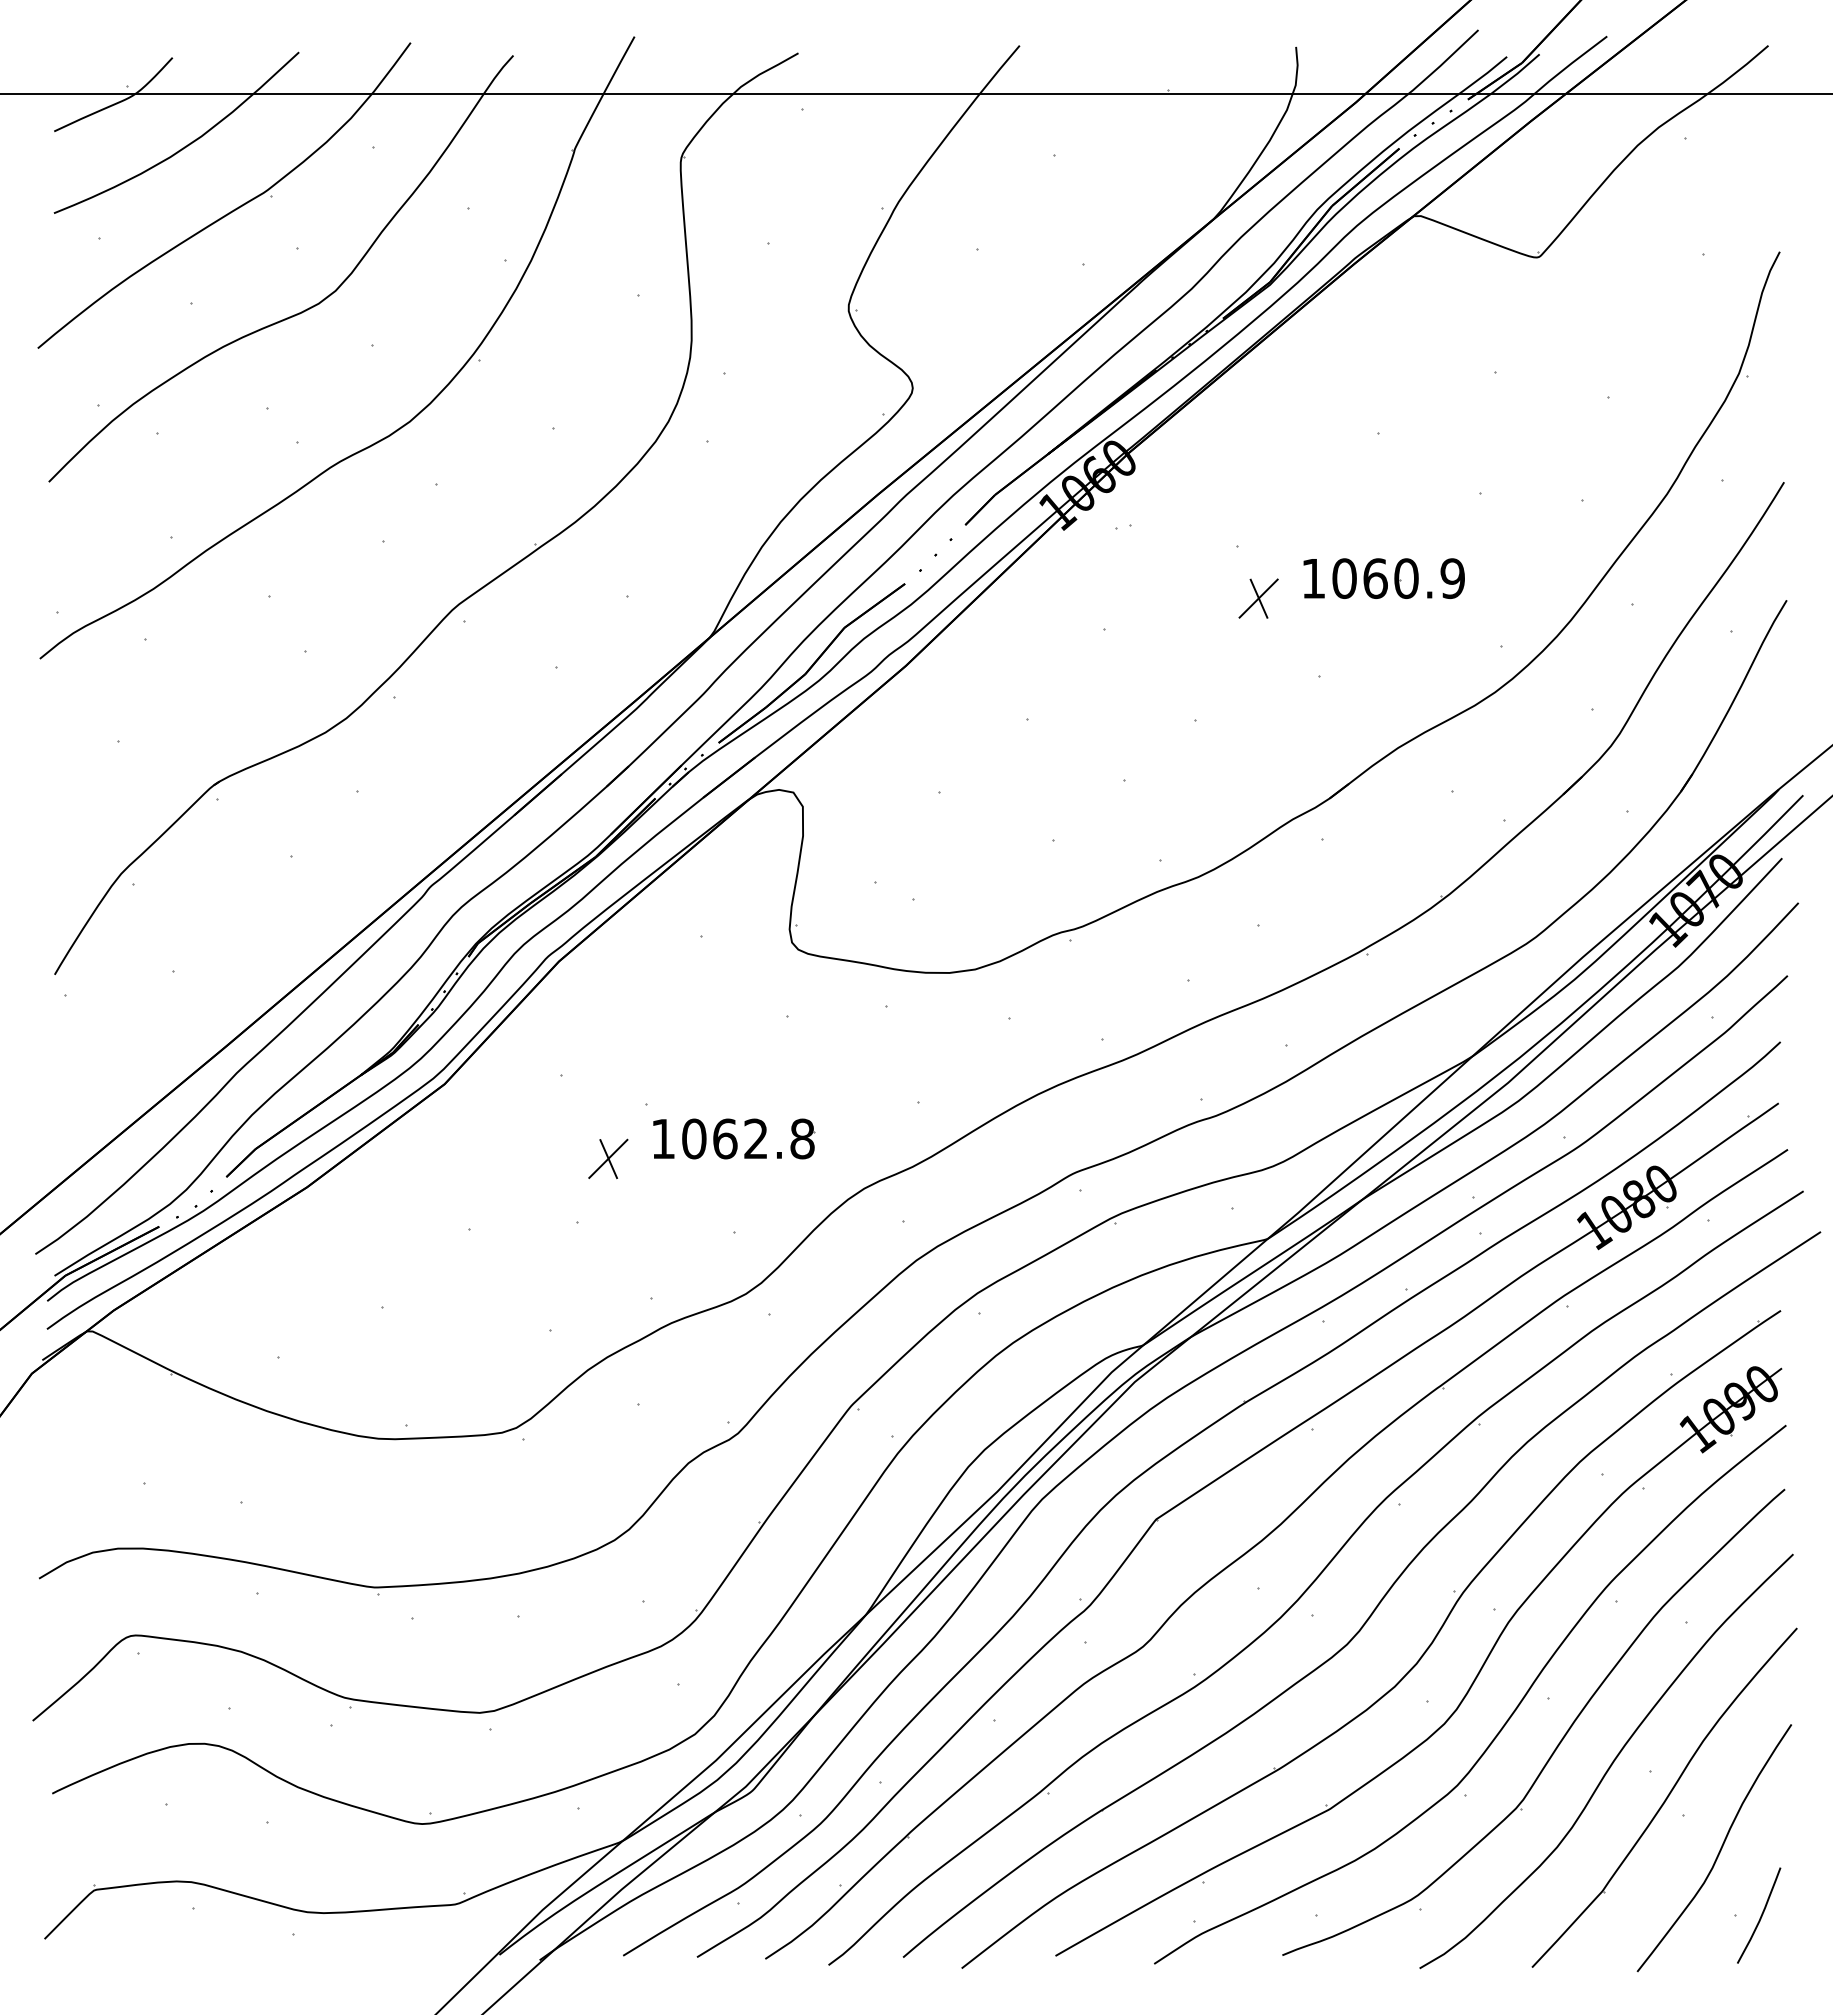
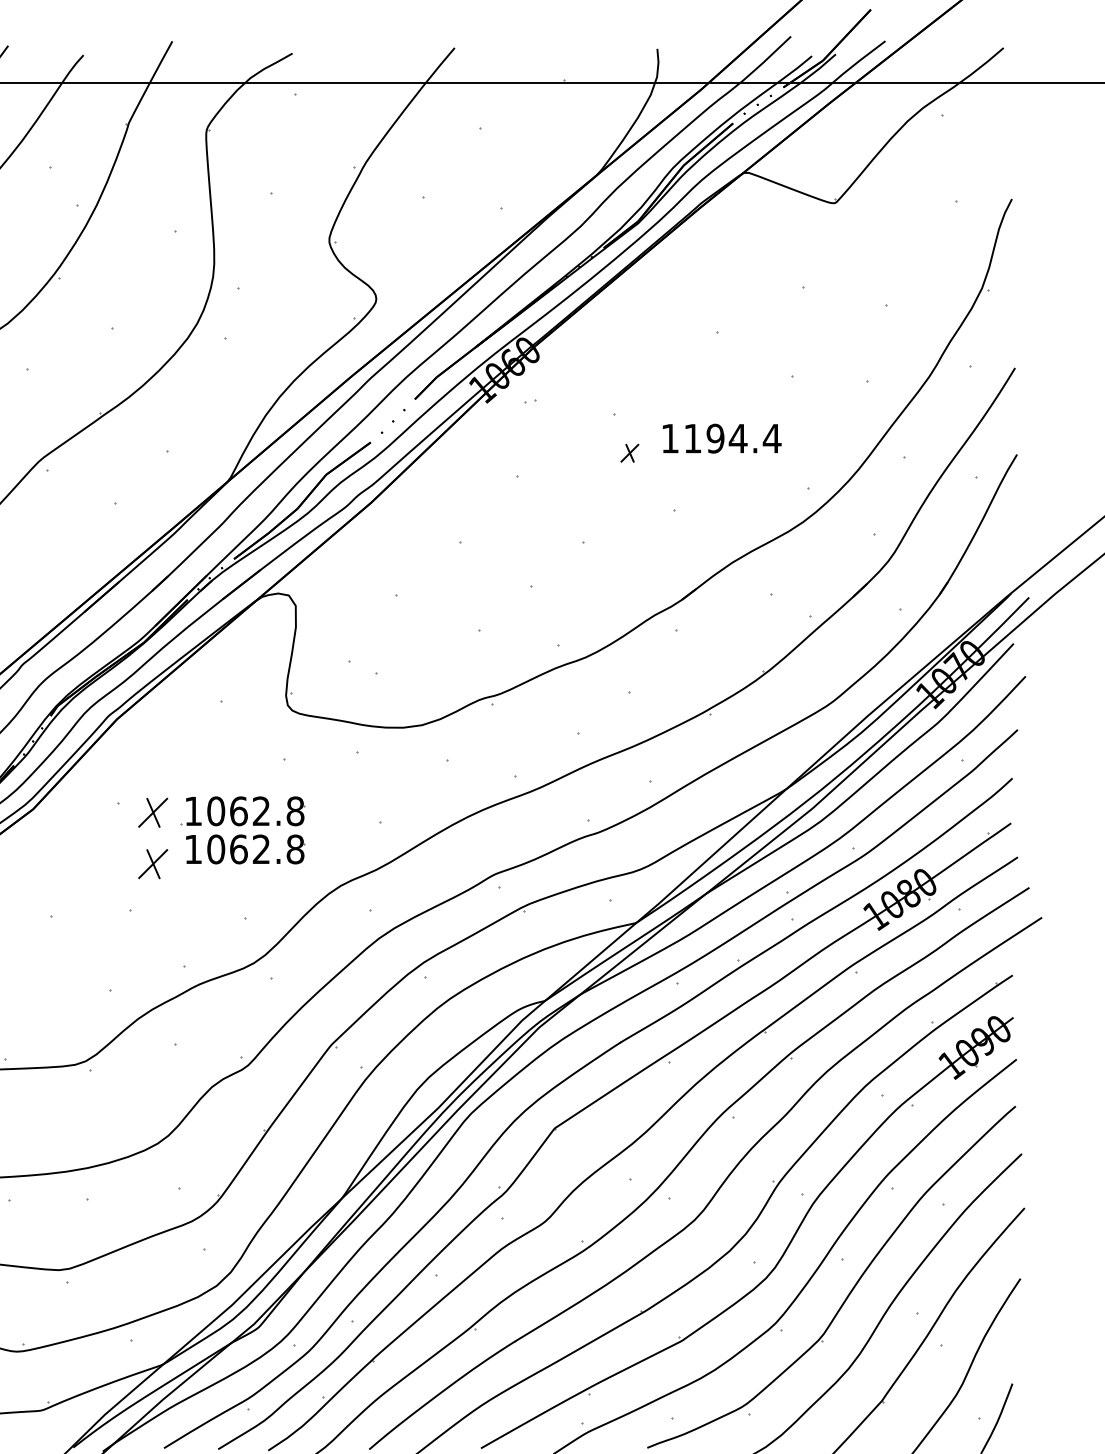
text: (1398, 578) -> (732, 438), 1060.9 -> 1194.4
part: (1258, 598) -> (629, 453), size x0.6
part: (734, 1086) -> (245, 810), added
part: (608, 1088) -> (153, 812), added

